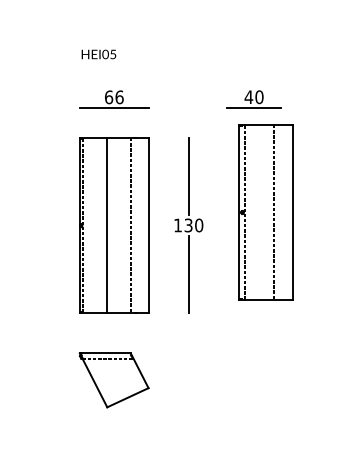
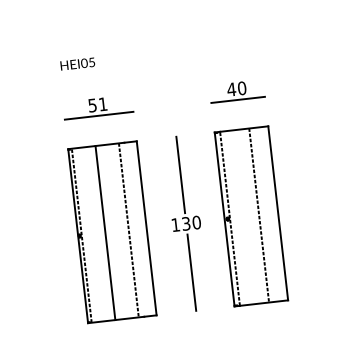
text: (114, 97) -> (98, 105), 66 -> 51
part: (265, 212) -> (250, 216), moved

